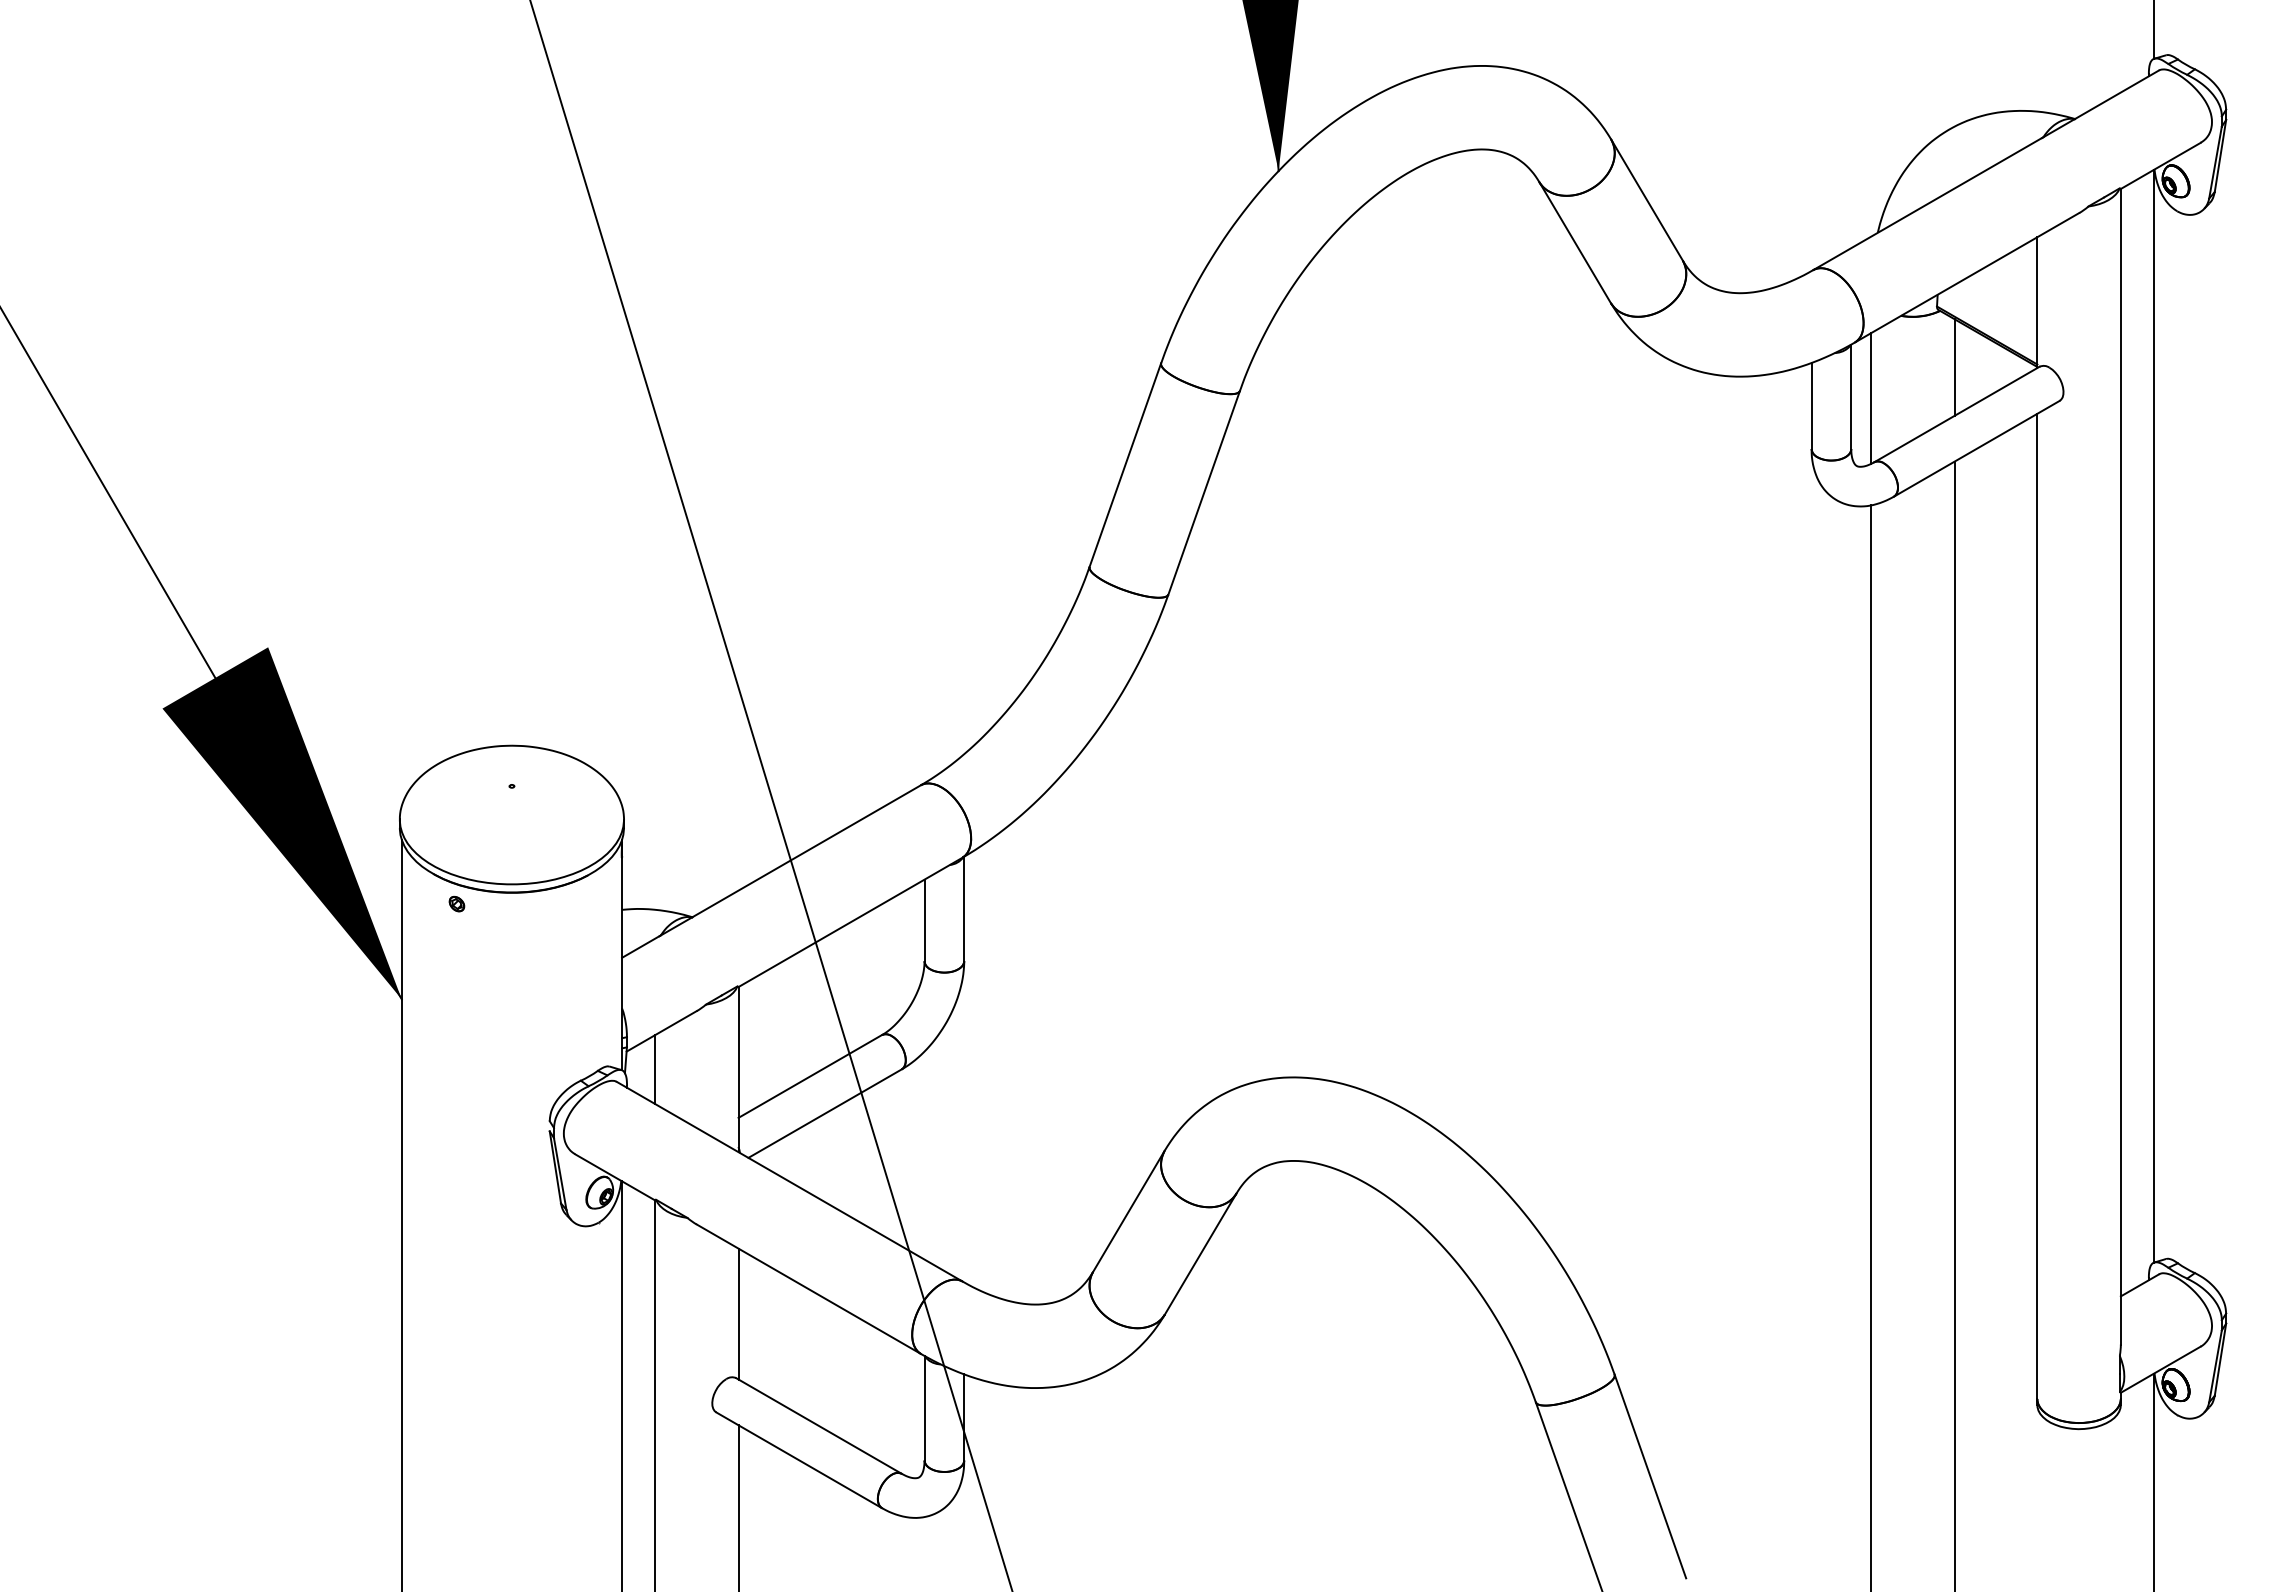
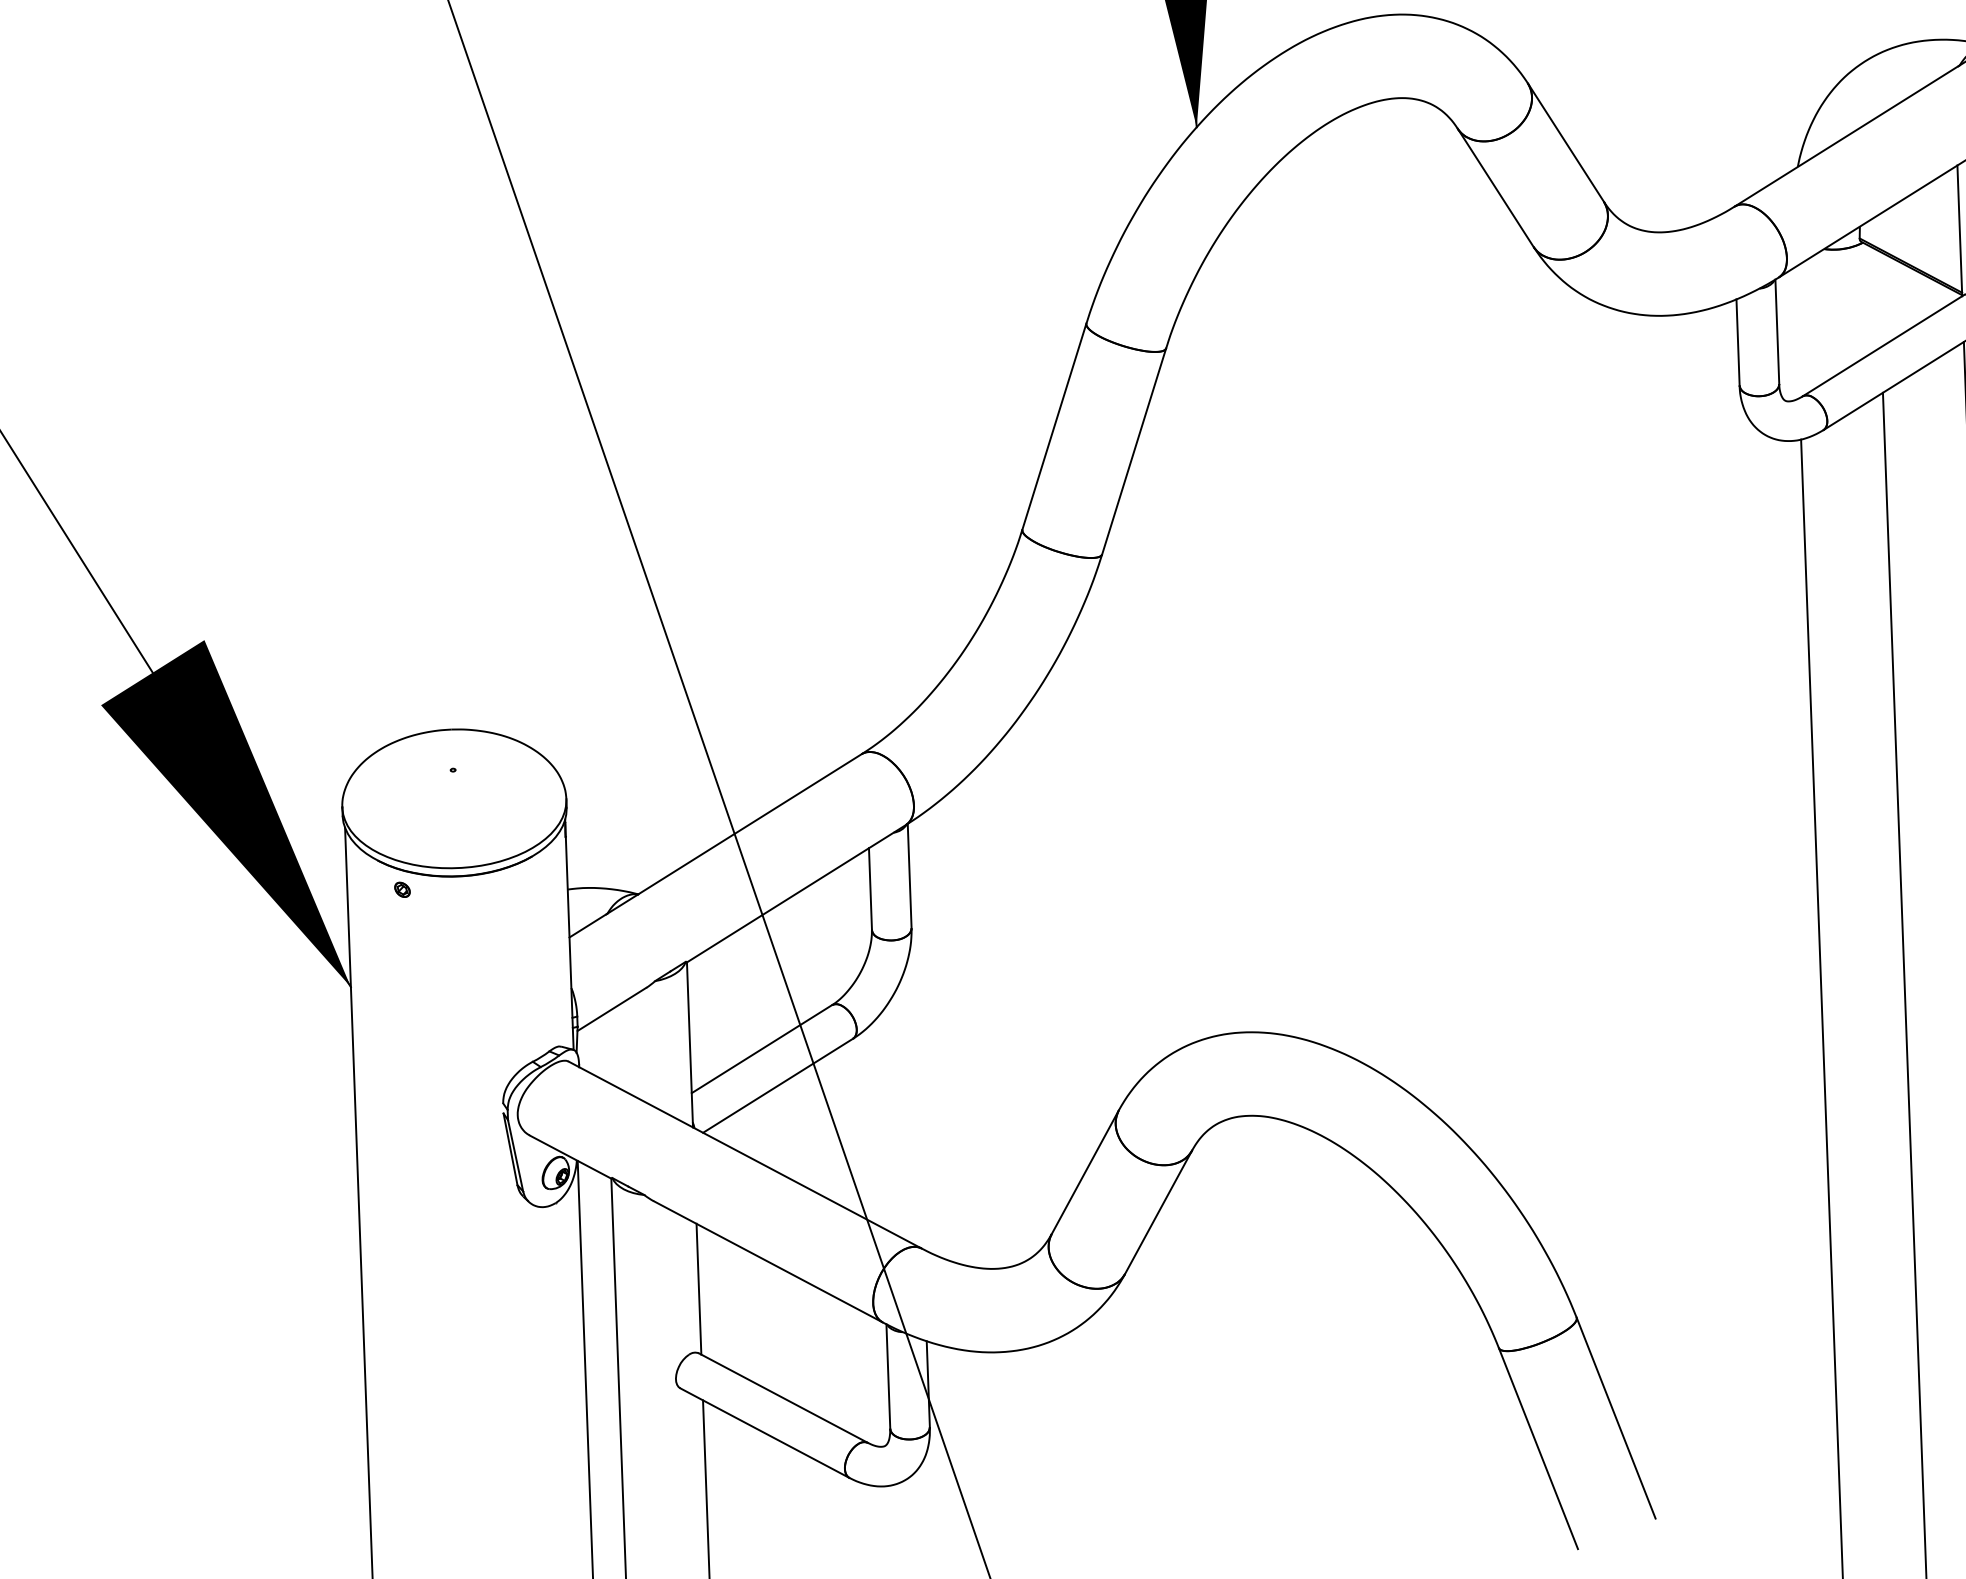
line: (1954, 367) -> (1879, 298), removed
line: (1871, 398) -> (1797, 332), removed
line: (655, 1069) -> (606, 1047), removed

